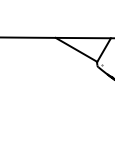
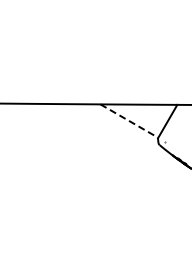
line: (76, 50) -> (129, 121), solid -> dashed

